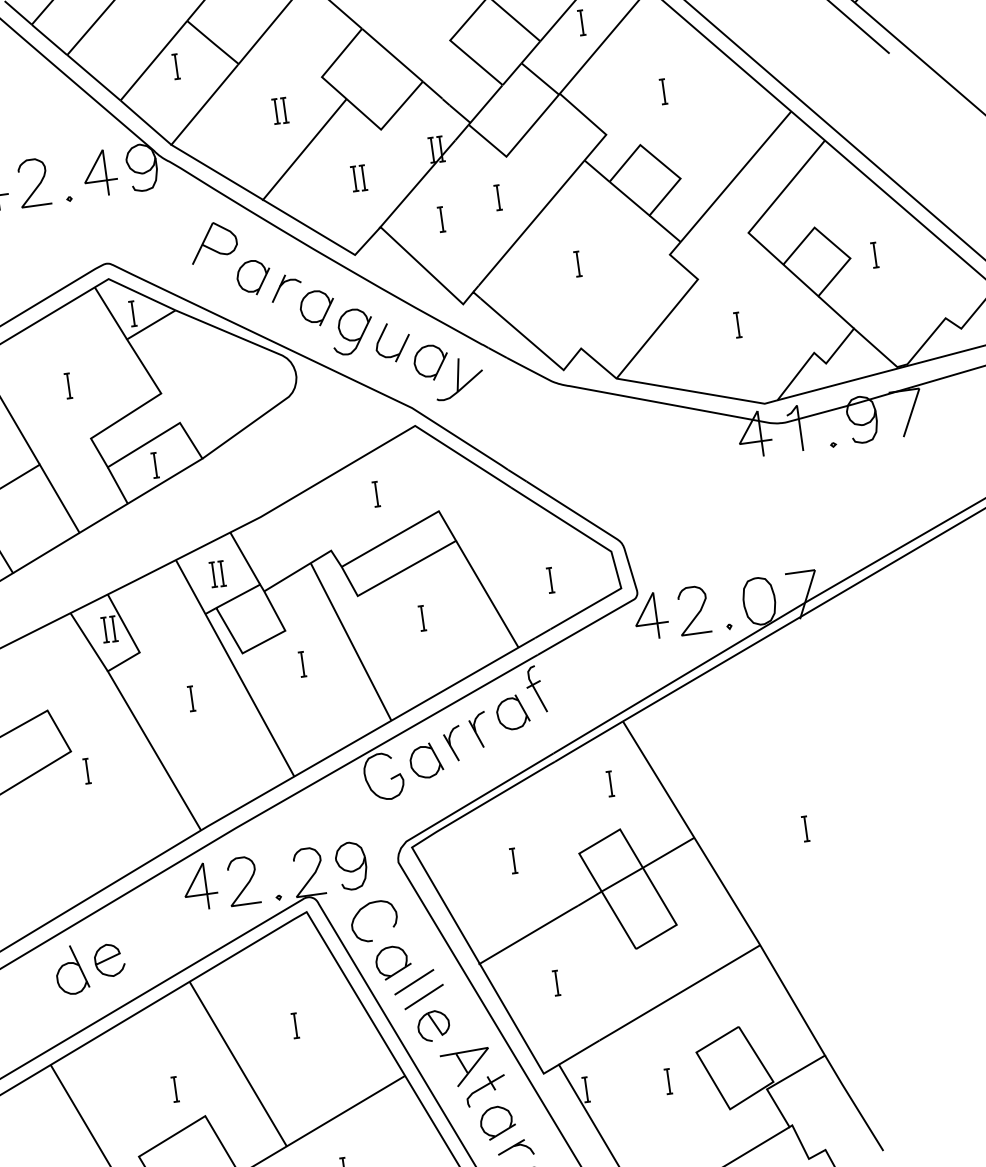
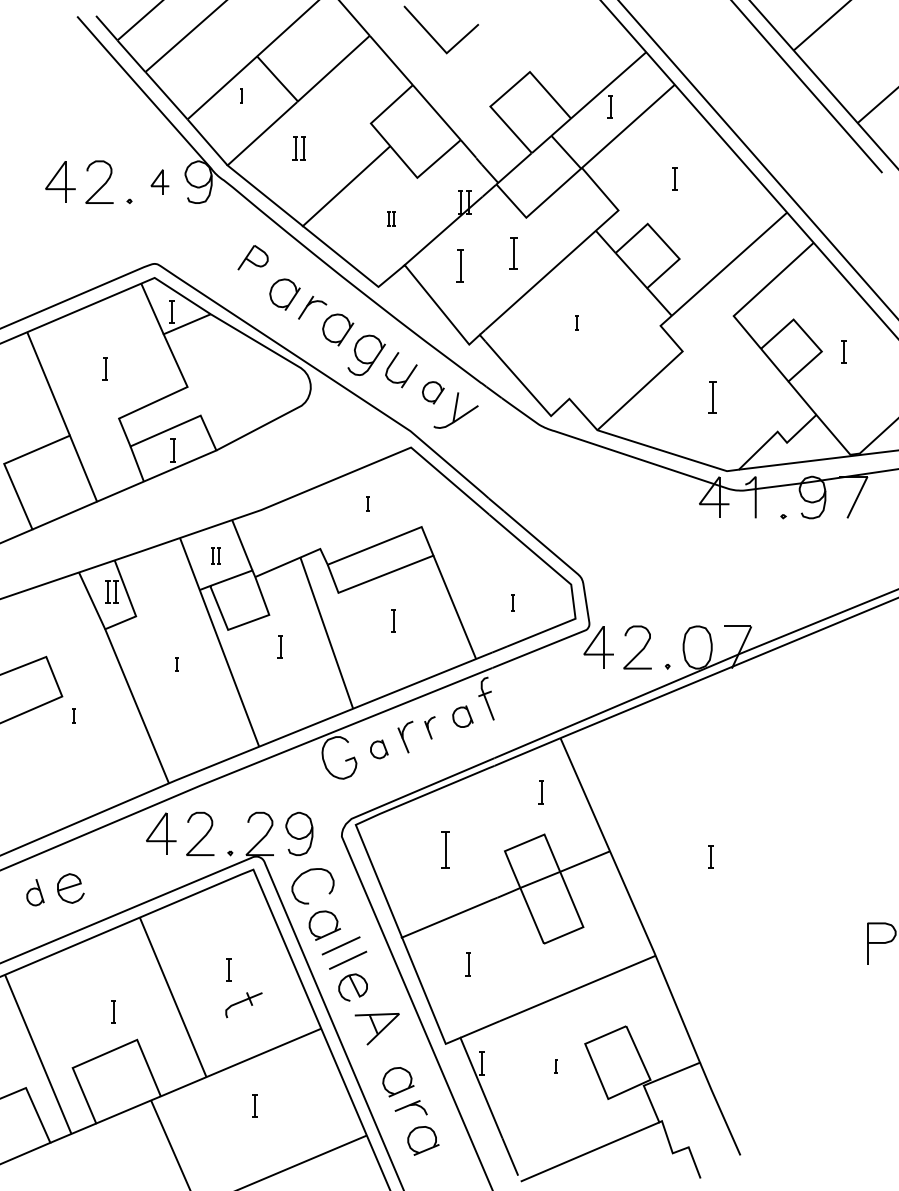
part: (175, 66) -> (241, 95), size x0.6
part: (279, 110) -> (298, 148), moved
part: (99, 172) -> (159, 181), size x0.6
part: (358, 178) -> (391, 218), size x0.6
part: (497, 197) -> (513, 253), size x1.4
part: (440, 219) -> (459, 265), size x1.4
part: (212, 241) -> (252, 257), size x0.7
part: (577, 263) -> (576, 322), size x0.6
part: (737, 325) -> (712, 397), size x1.4
part: (431, 362) -> (433, 392), size x0.7
part: (375, 493) -> (367, 503), size x0.6
part: (217, 573) -> (215, 555), size x0.7
part: (549, 580) -> (512, 602), size x0.7
part: (191, 698) -> (176, 663), size x0.6
part: (512, 712) -> (462, 716), size x0.7
part: (477, 729) -> (429, 727), size x0.7
part: (426, 761) -> (379, 749), size x0.6
part: (86, 770) -> (73, 715), size x0.6
part: (512, 860) -> (444, 849), size x1.6
part: (71, 970) -> (35, 892), size x0.6
part: (667, 1081) -> (555, 1066), size x0.6
part: (485, 1091) -> (243, 1005), moved

